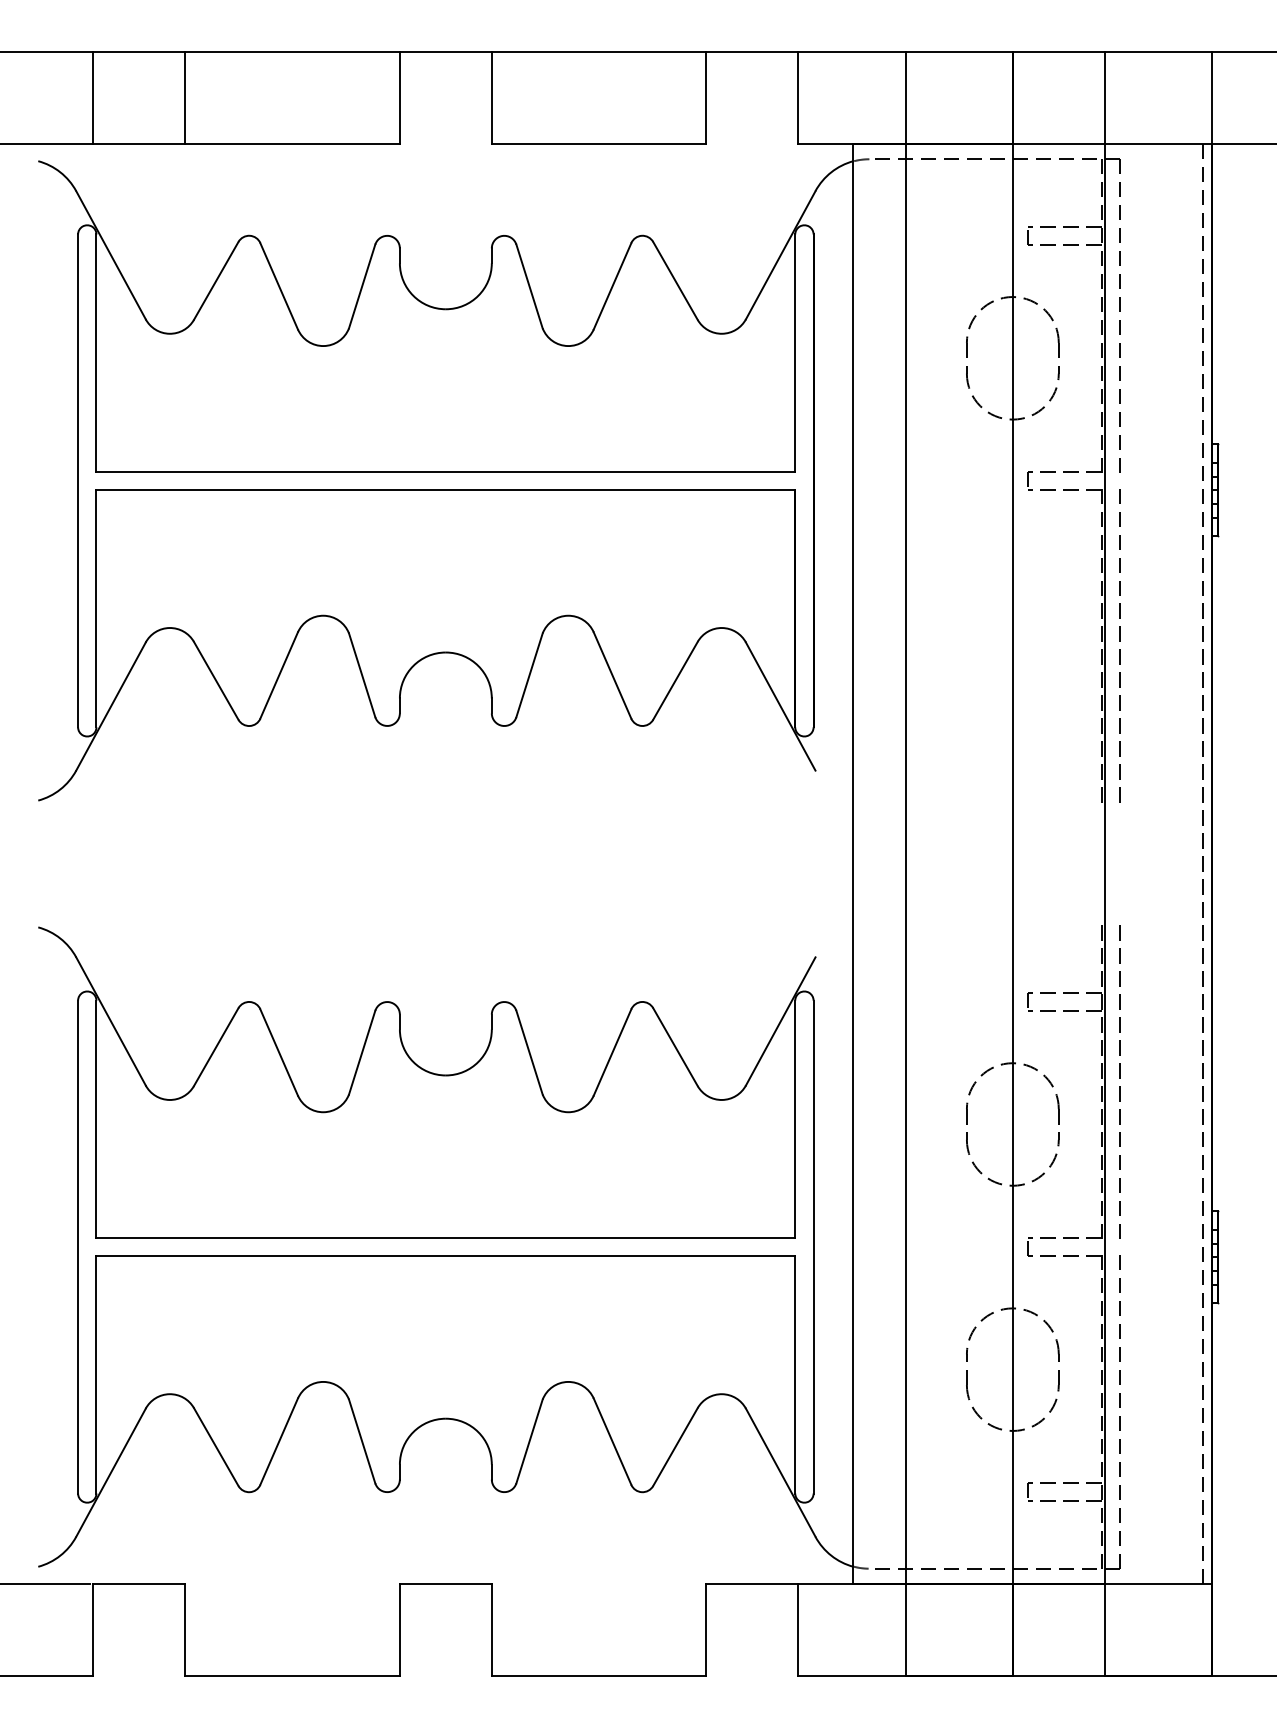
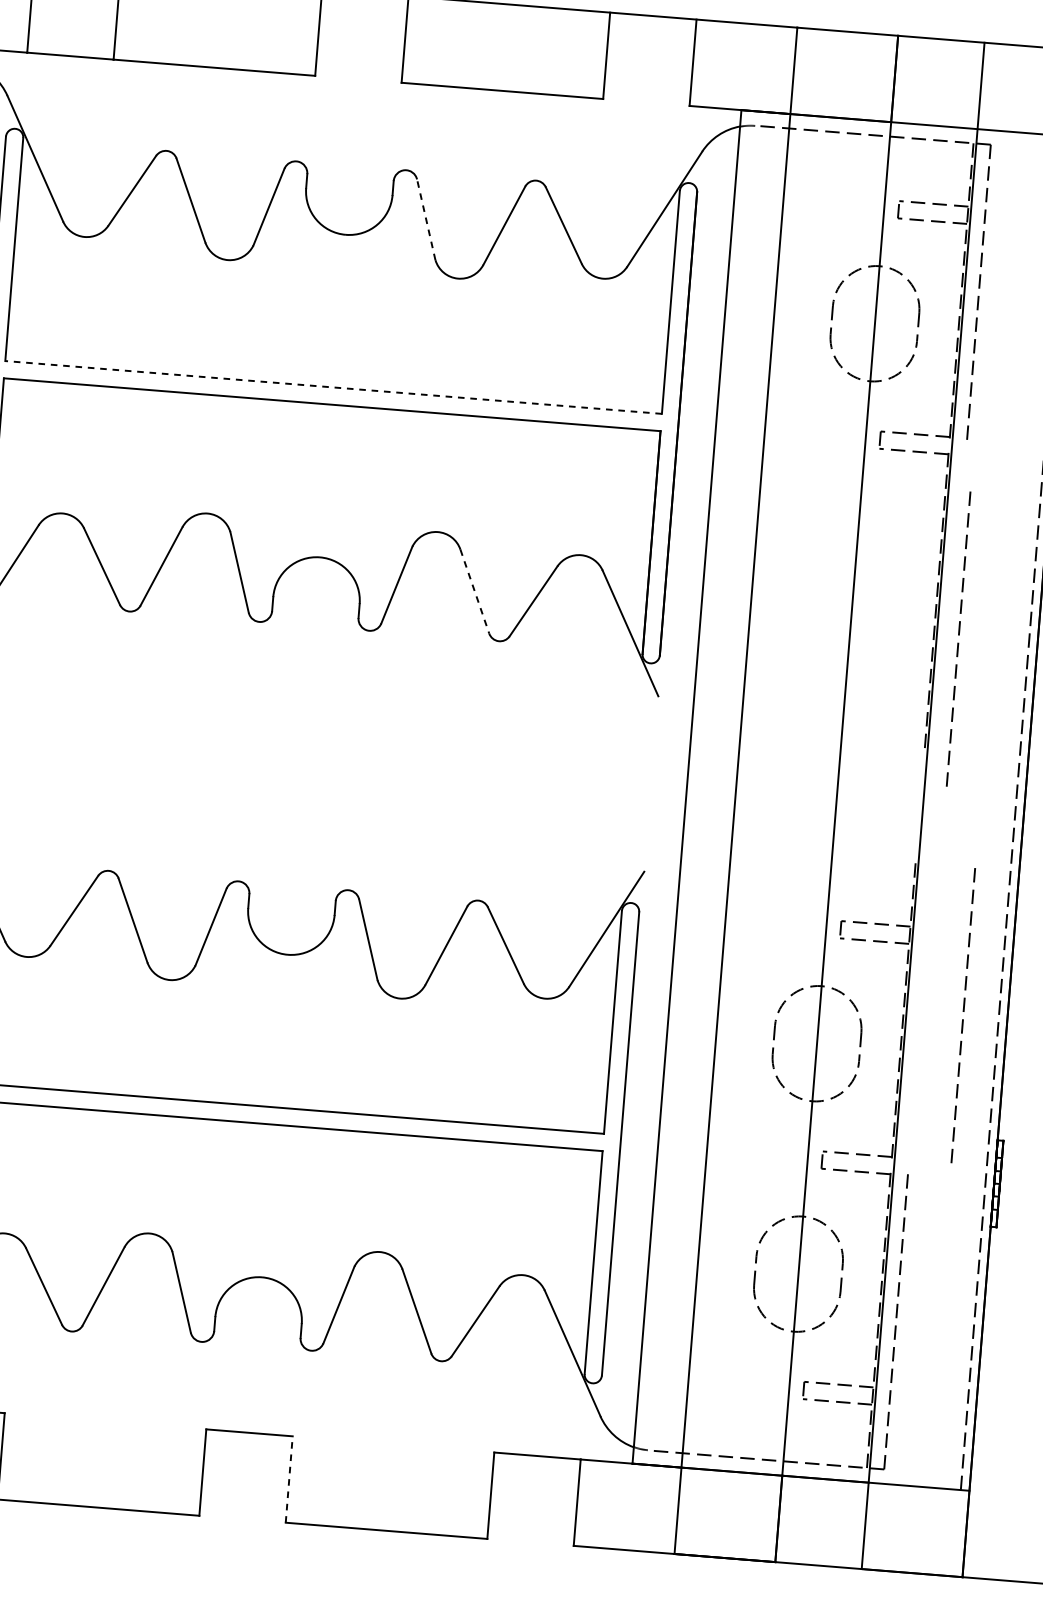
line: (529, 286) -> (426, 219), solid -> dashed
line: (445, 471) -> (333, 387), solid -> dashed
line: (1119, 641) -> (958, 635), moved
line: (612, 675) -> (474, 591), solid -> dashed
line: (1119, 1078) -> (963, 1011), moved
line: (491, 1630) -> (288, 1479), solid -> dashed

